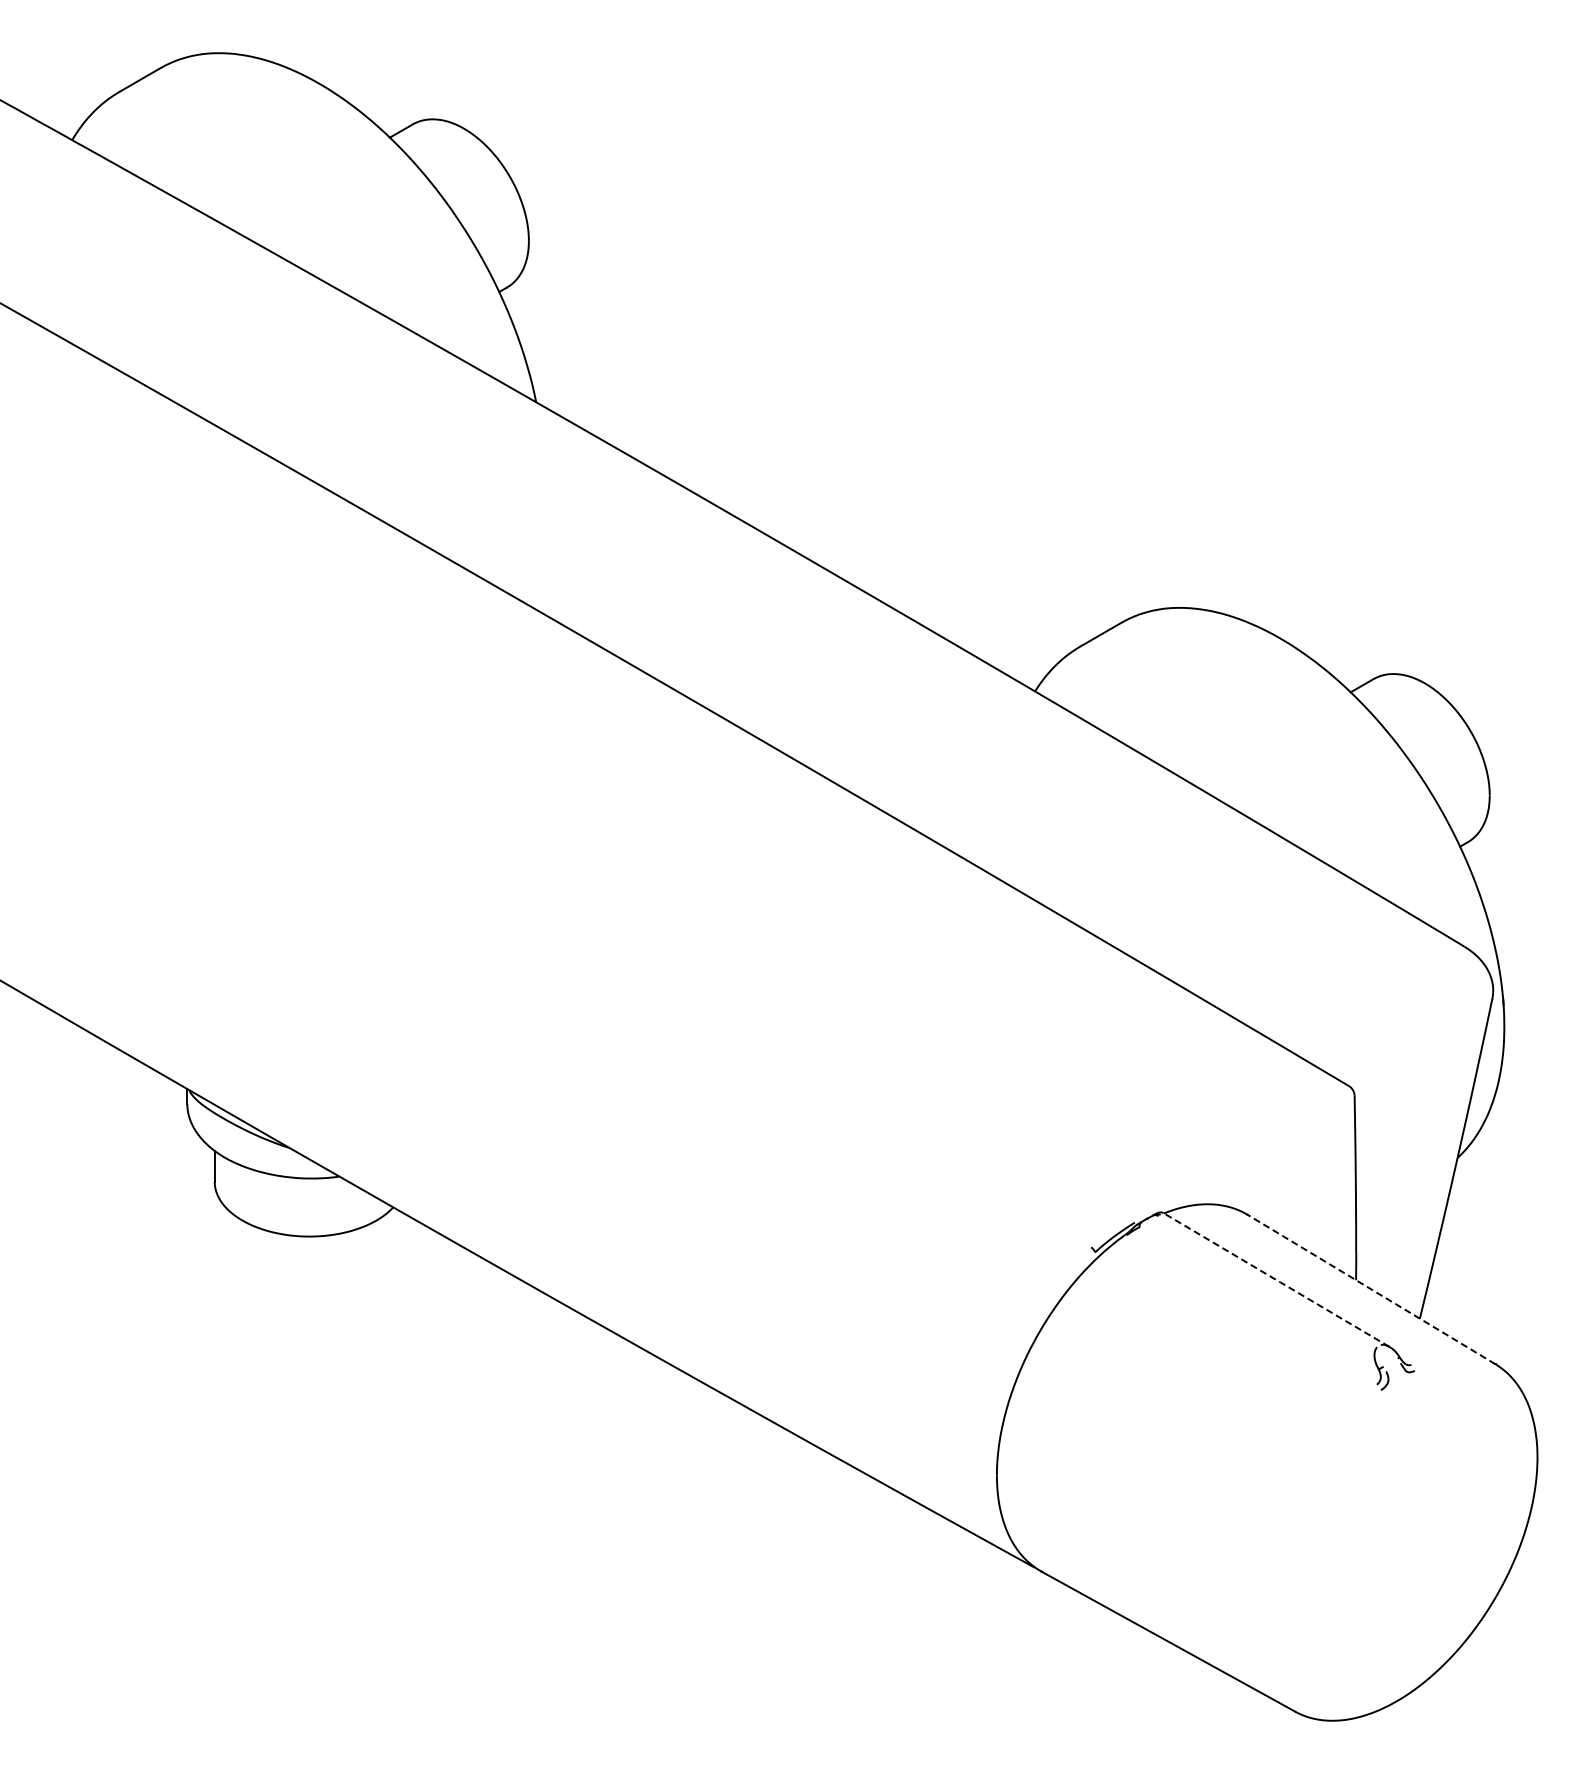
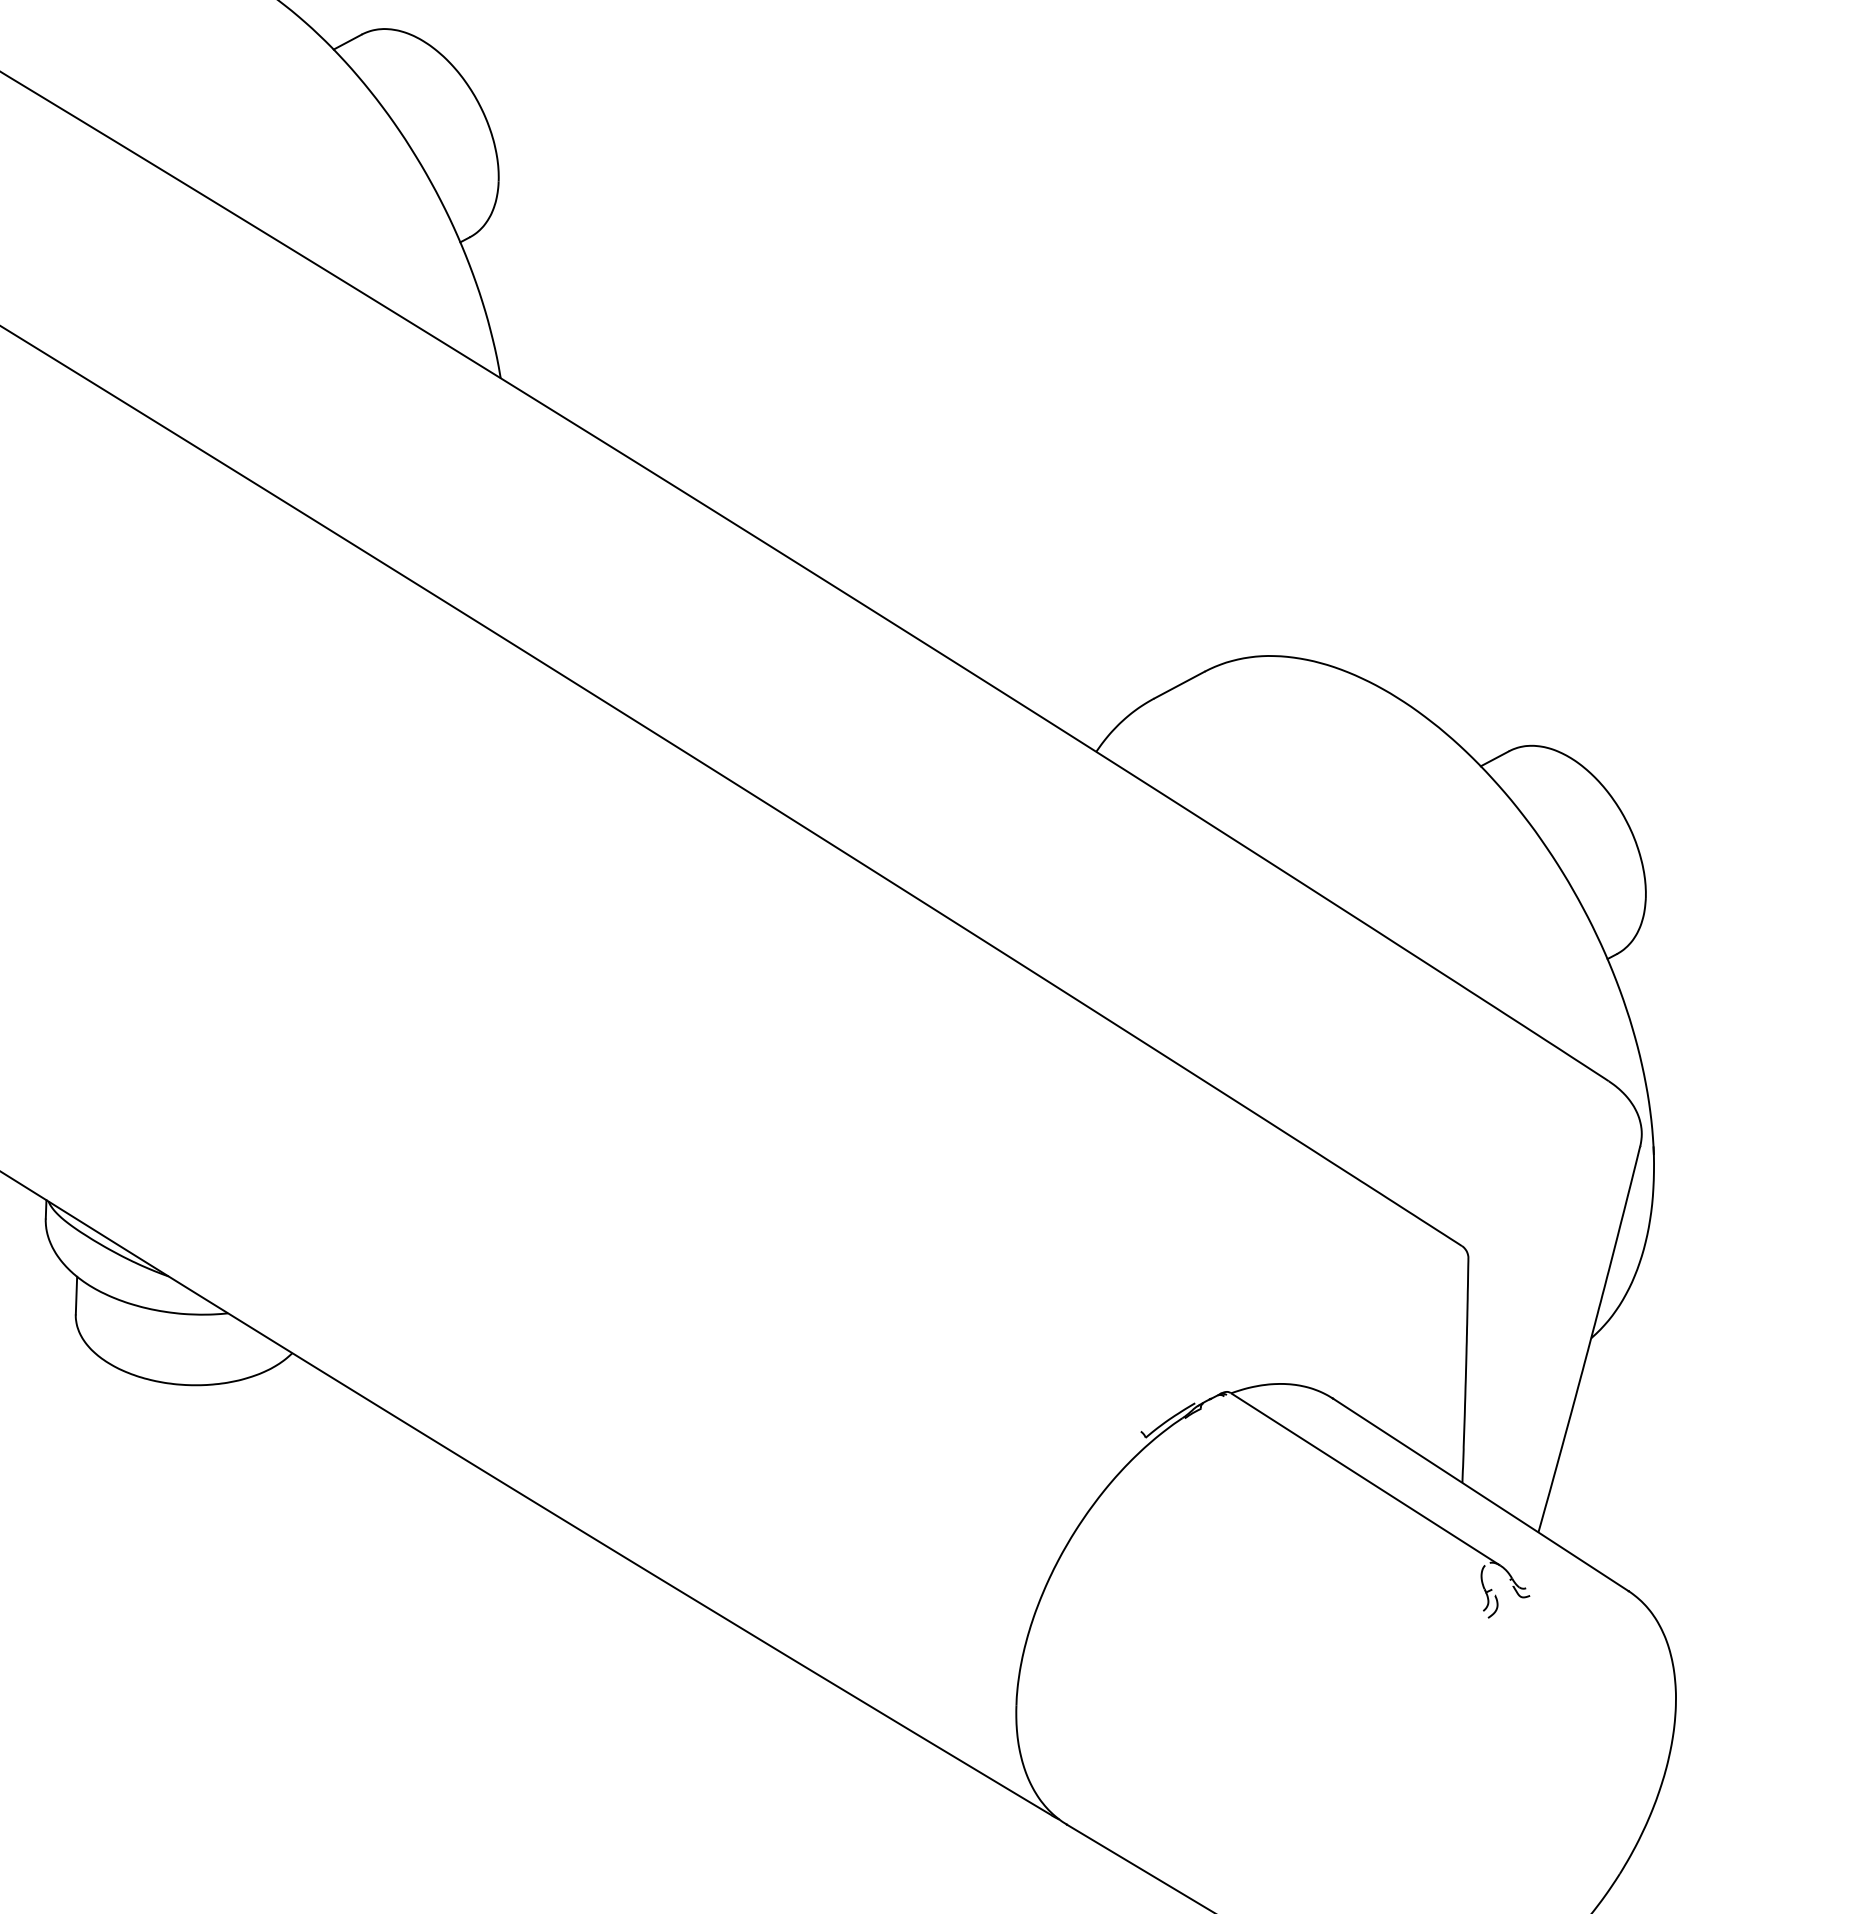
line: (1276, 1280) -> (1365, 1479), dashed -> solid
line: (1371, 1289) -> (1480, 1494), dashed -> solid

